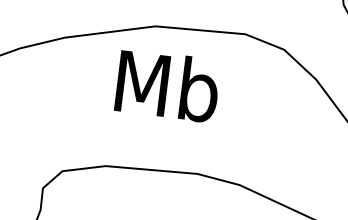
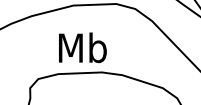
text: (167, 85) -> (82, 47), moved

